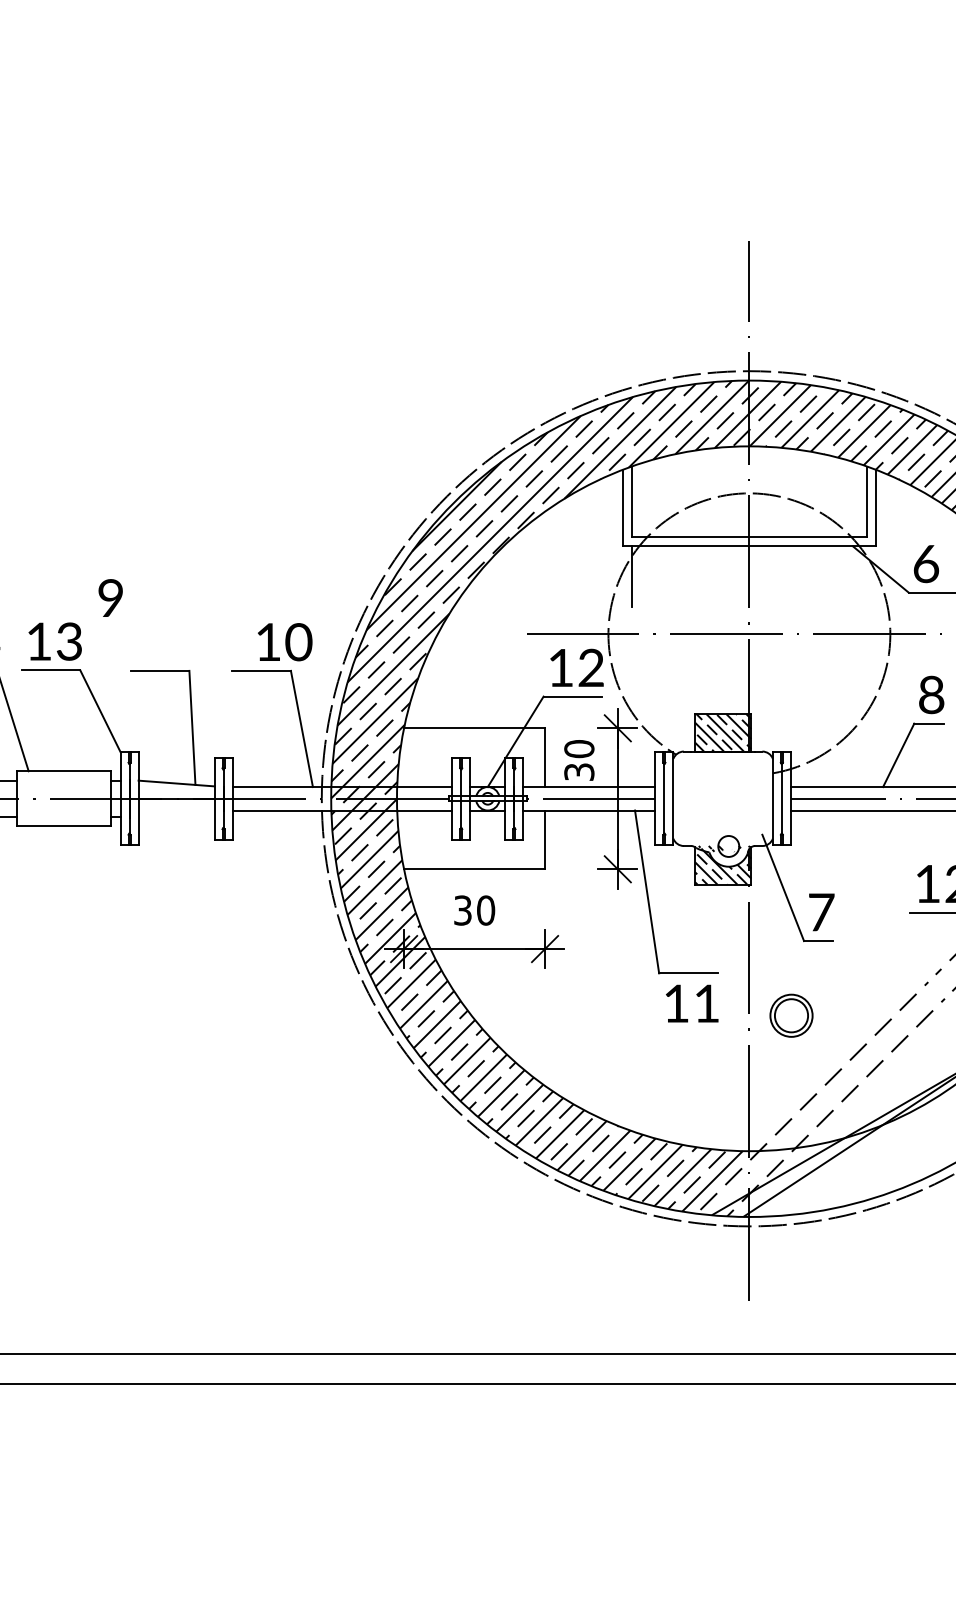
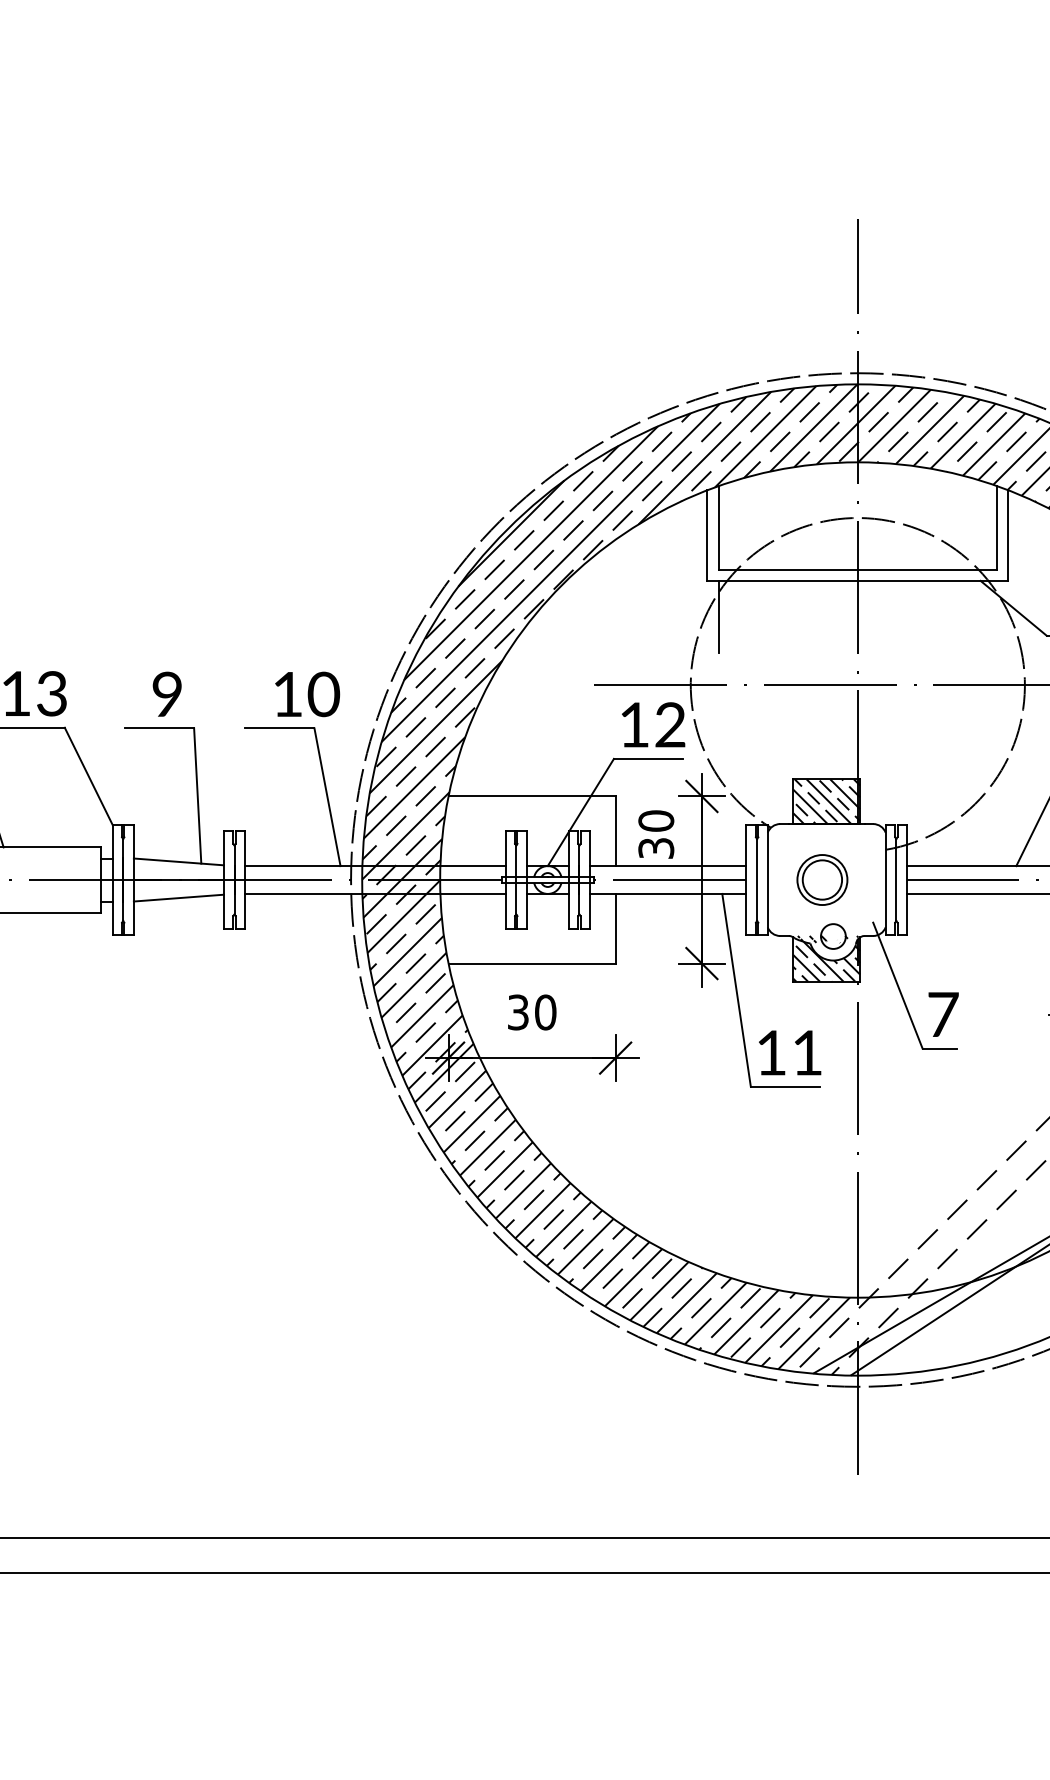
text: (110, 597) -> (166, 693), moved
line: (176, 813) -> (178, 897), added
text: (692, 1003) -> (790, 1052), moved
part: (791, 1015) -> (822, 879), moved

